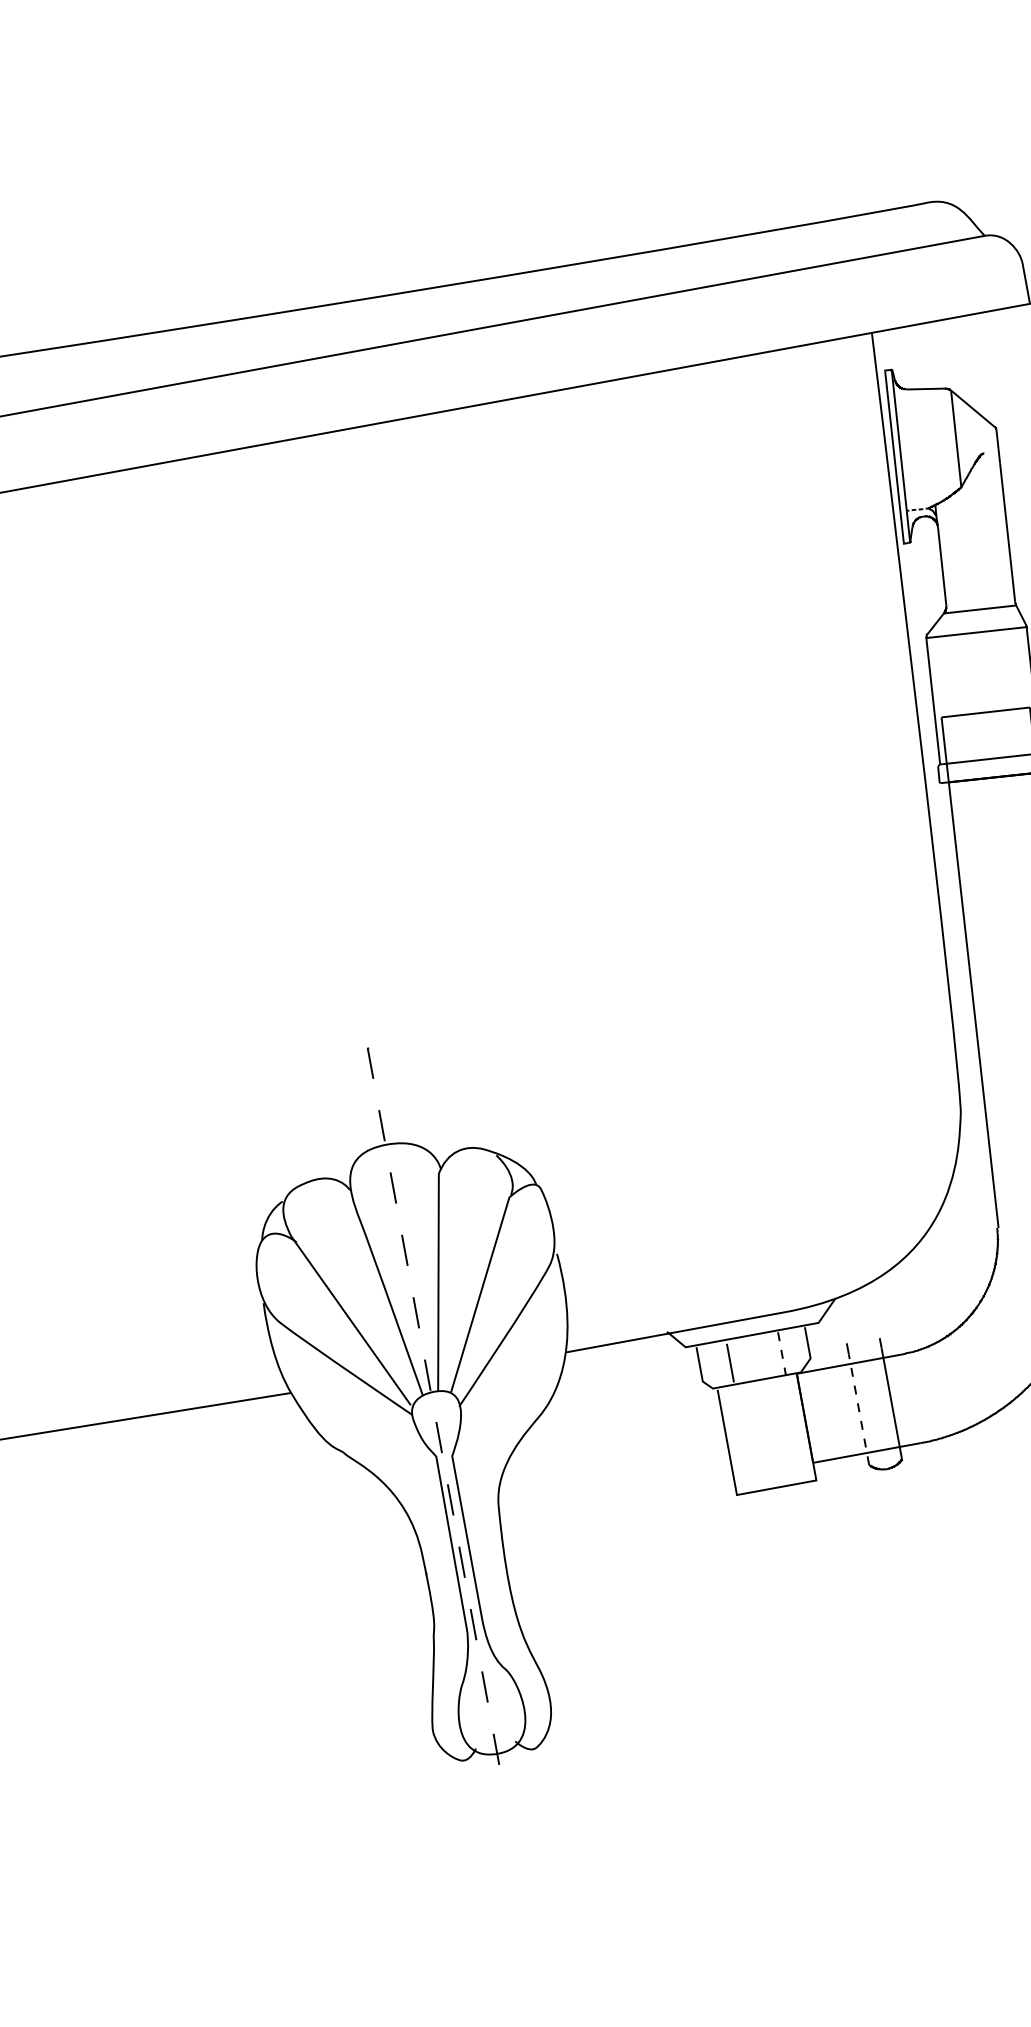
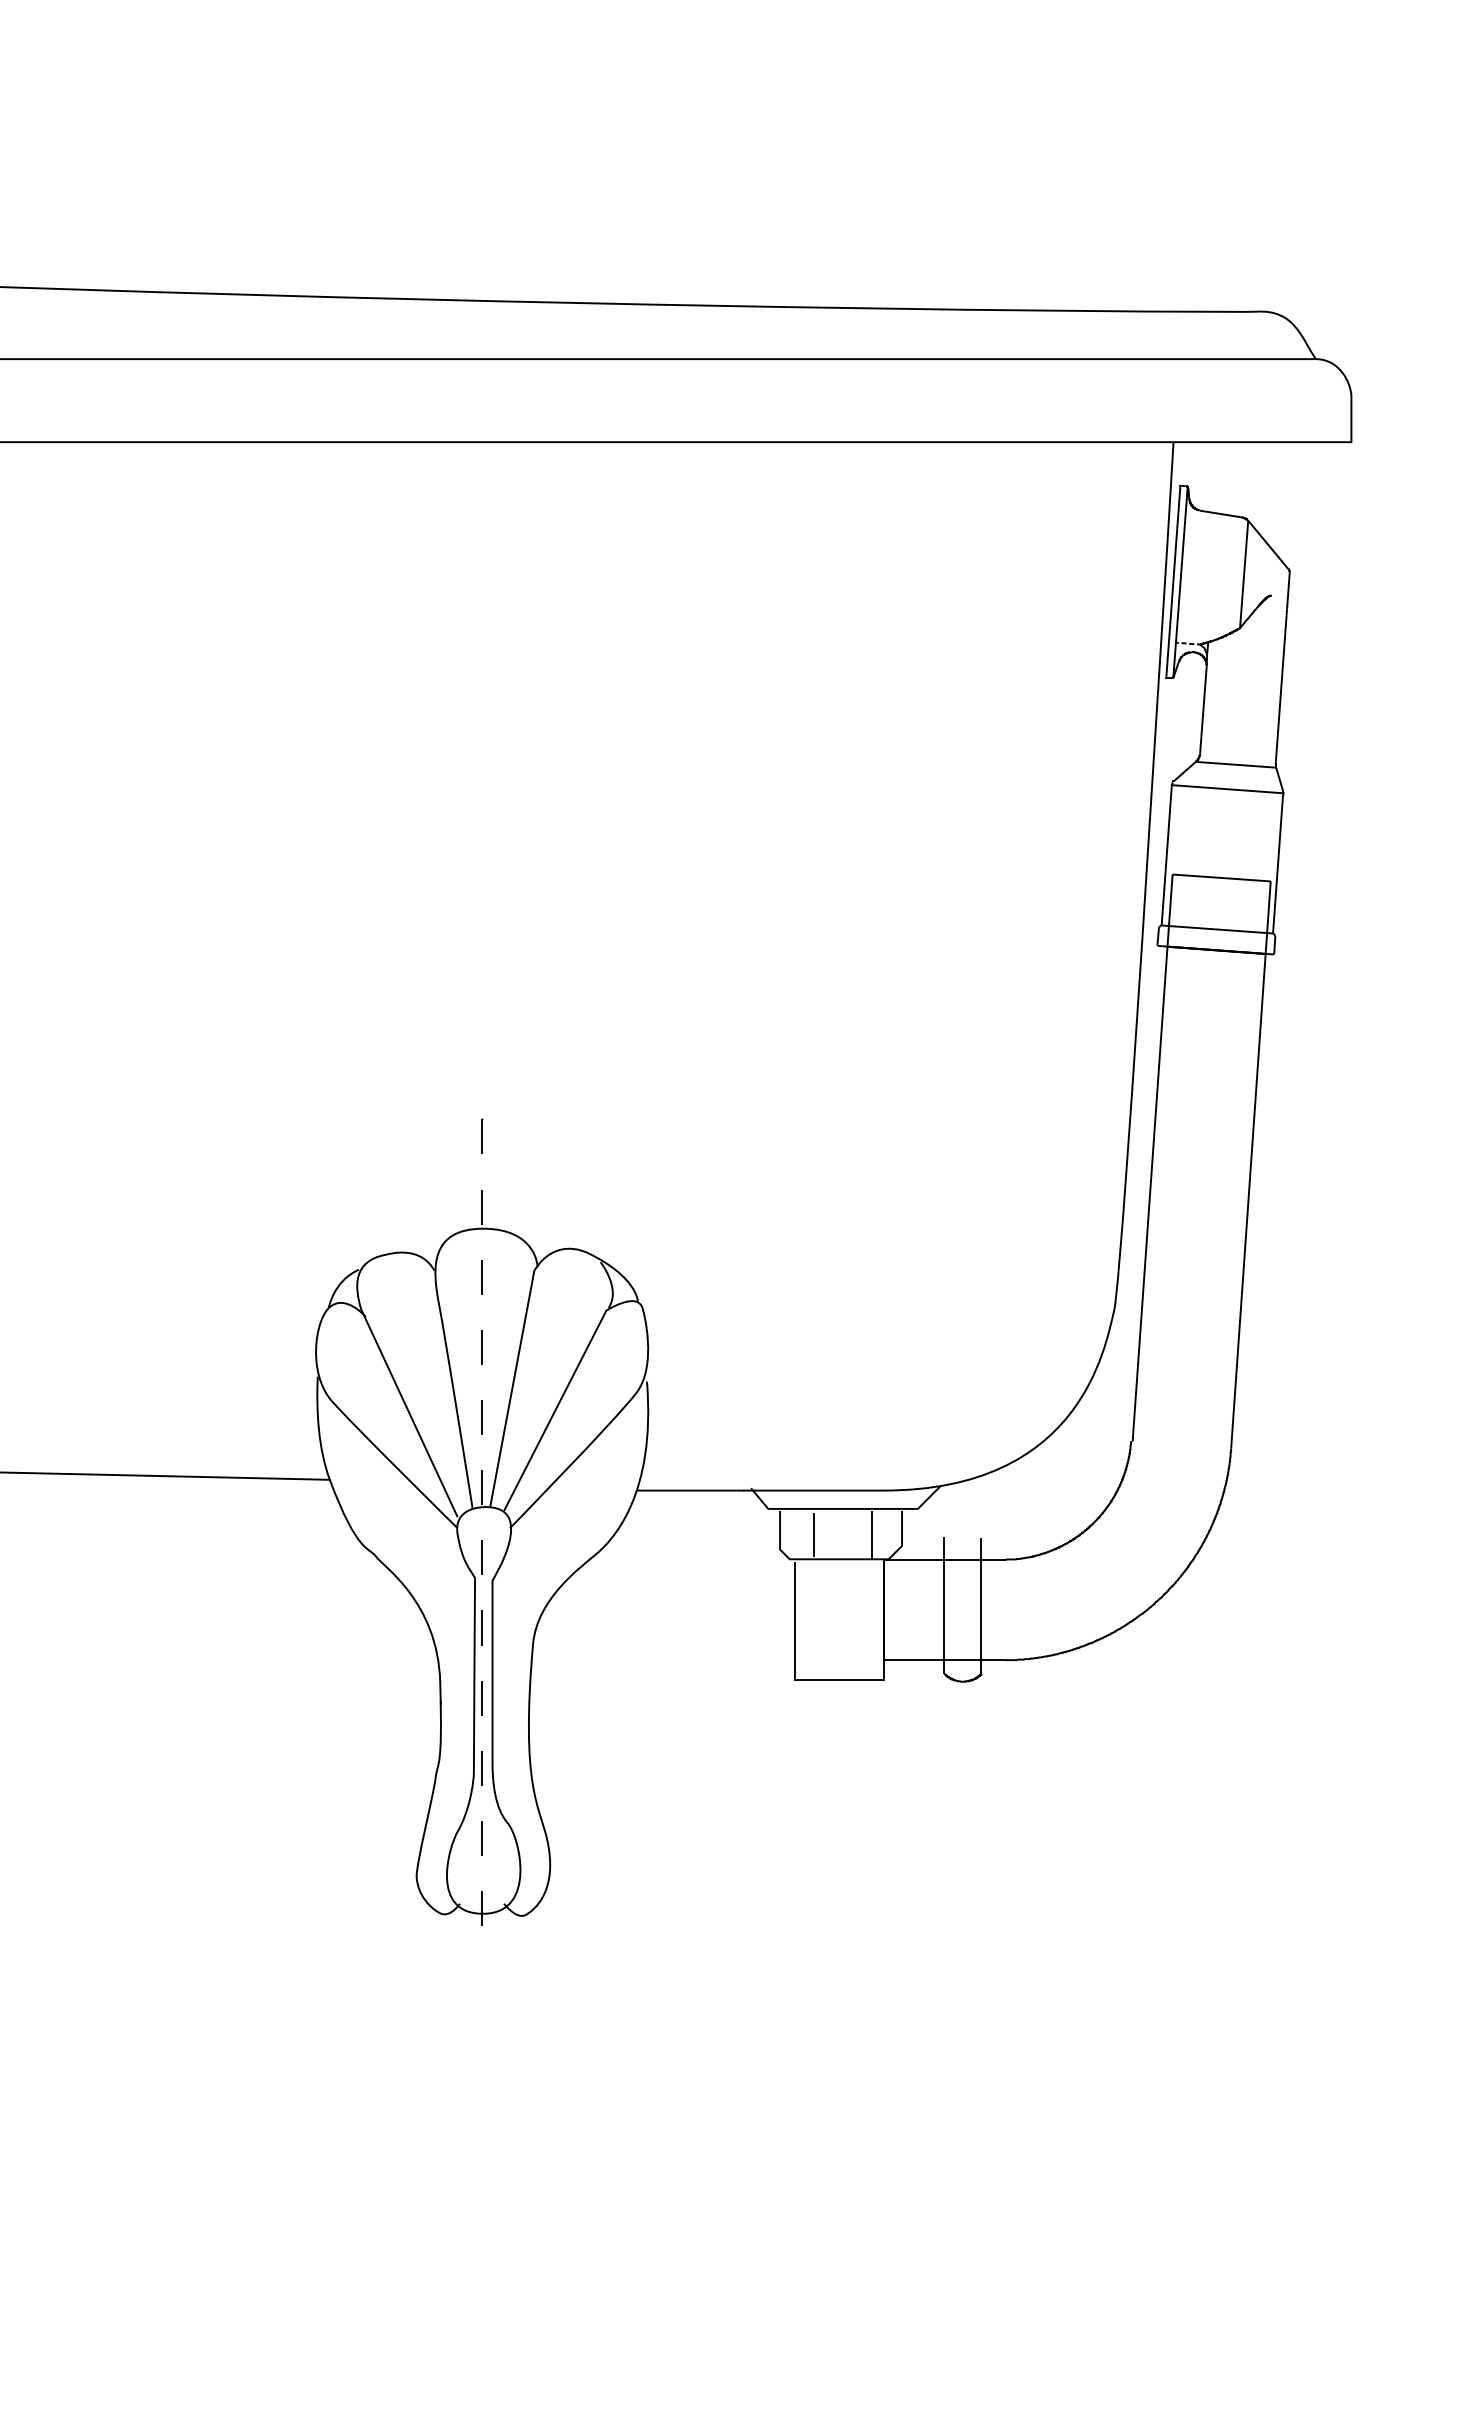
line: (781, 1354) -> (871, 1535), dashed -> solid
line: (859, 1409) -> (944, 1611), dashed -> solid

